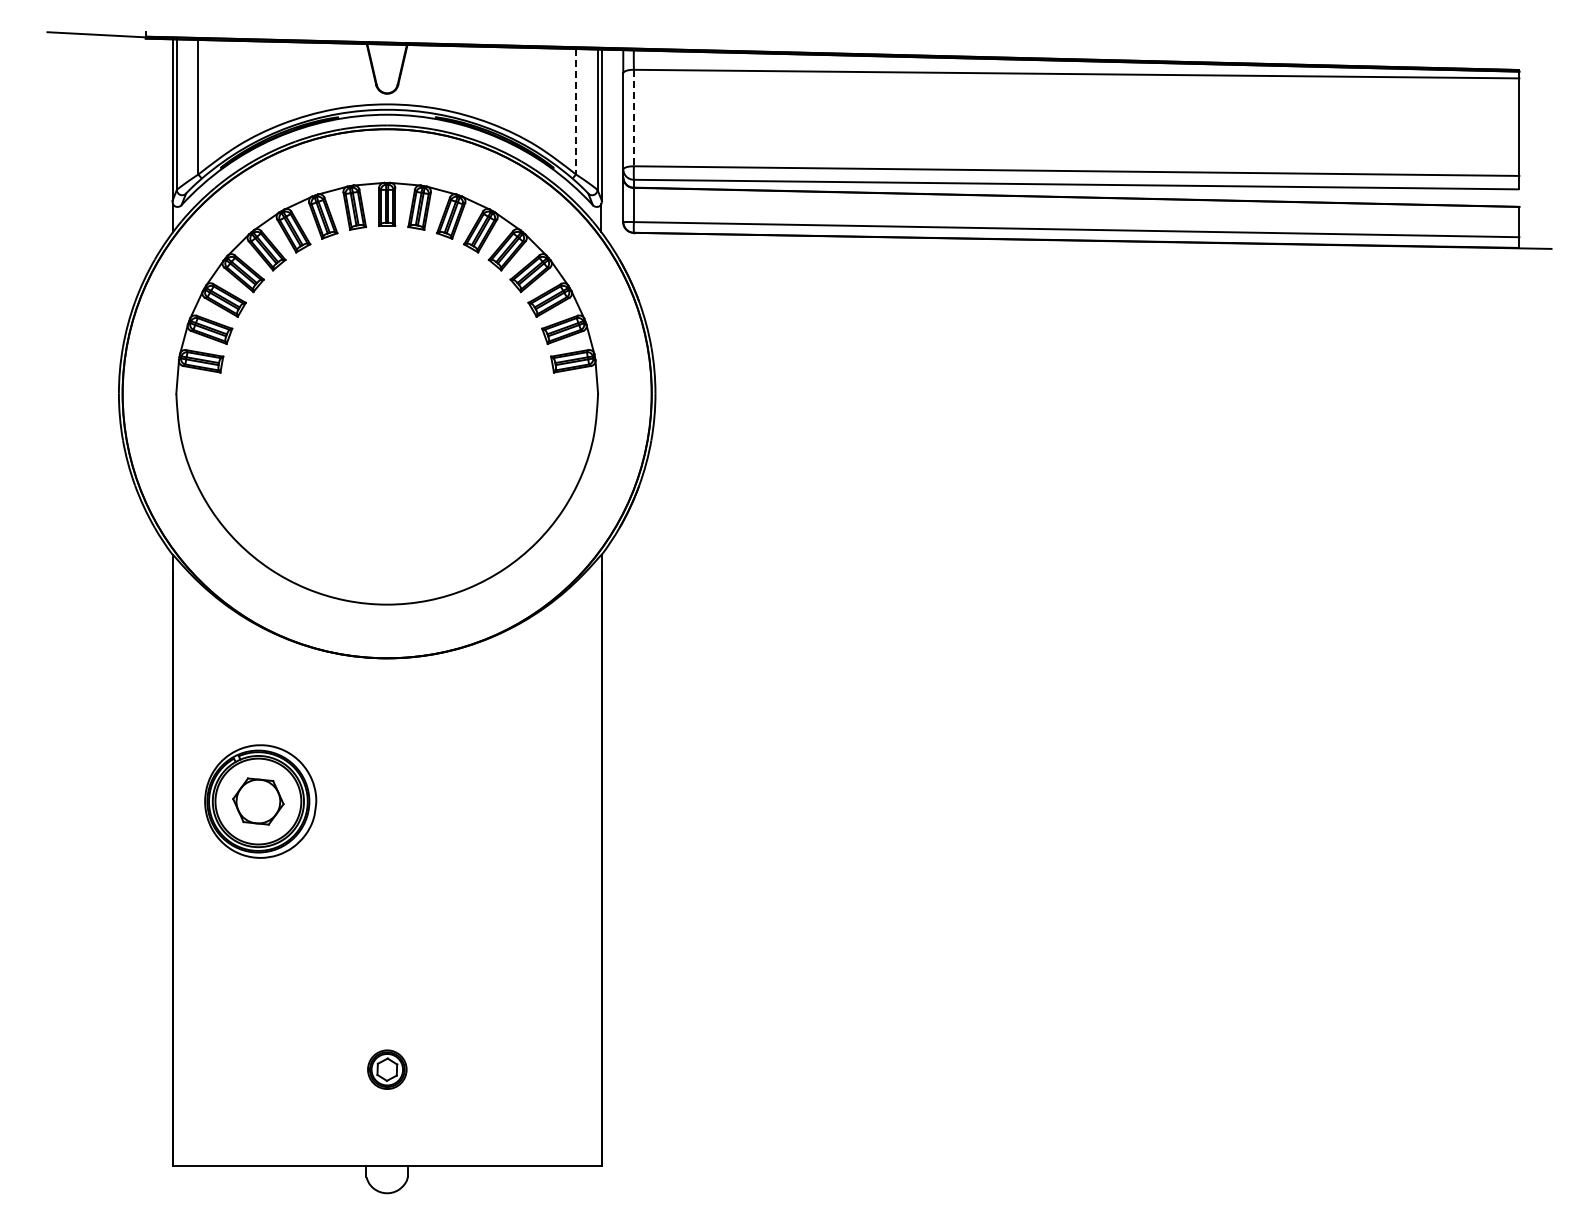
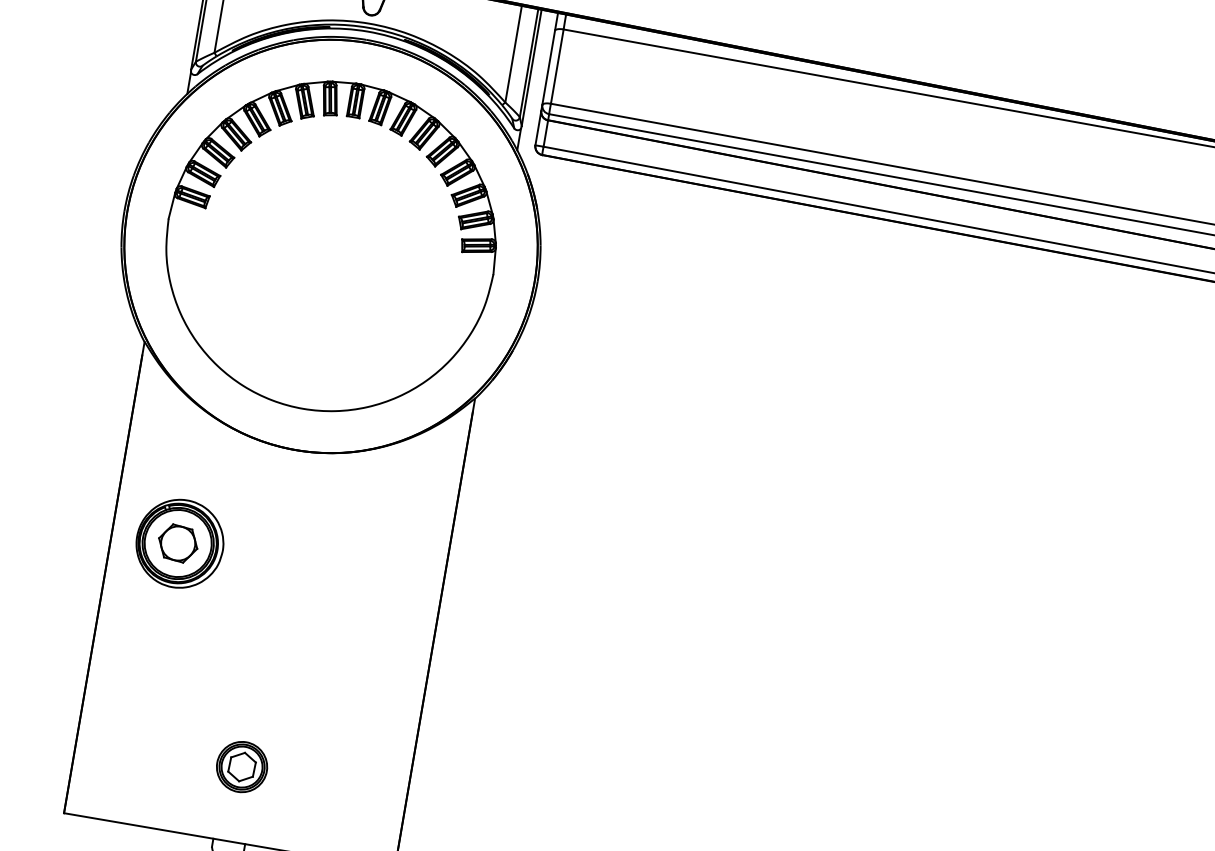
line: (576, 111) -> (513, 54), dashed -> solid
line: (633, 118) -> (556, 66), dashed -> solid
part: (387, 1069) -> (242, 766), size x1.67

